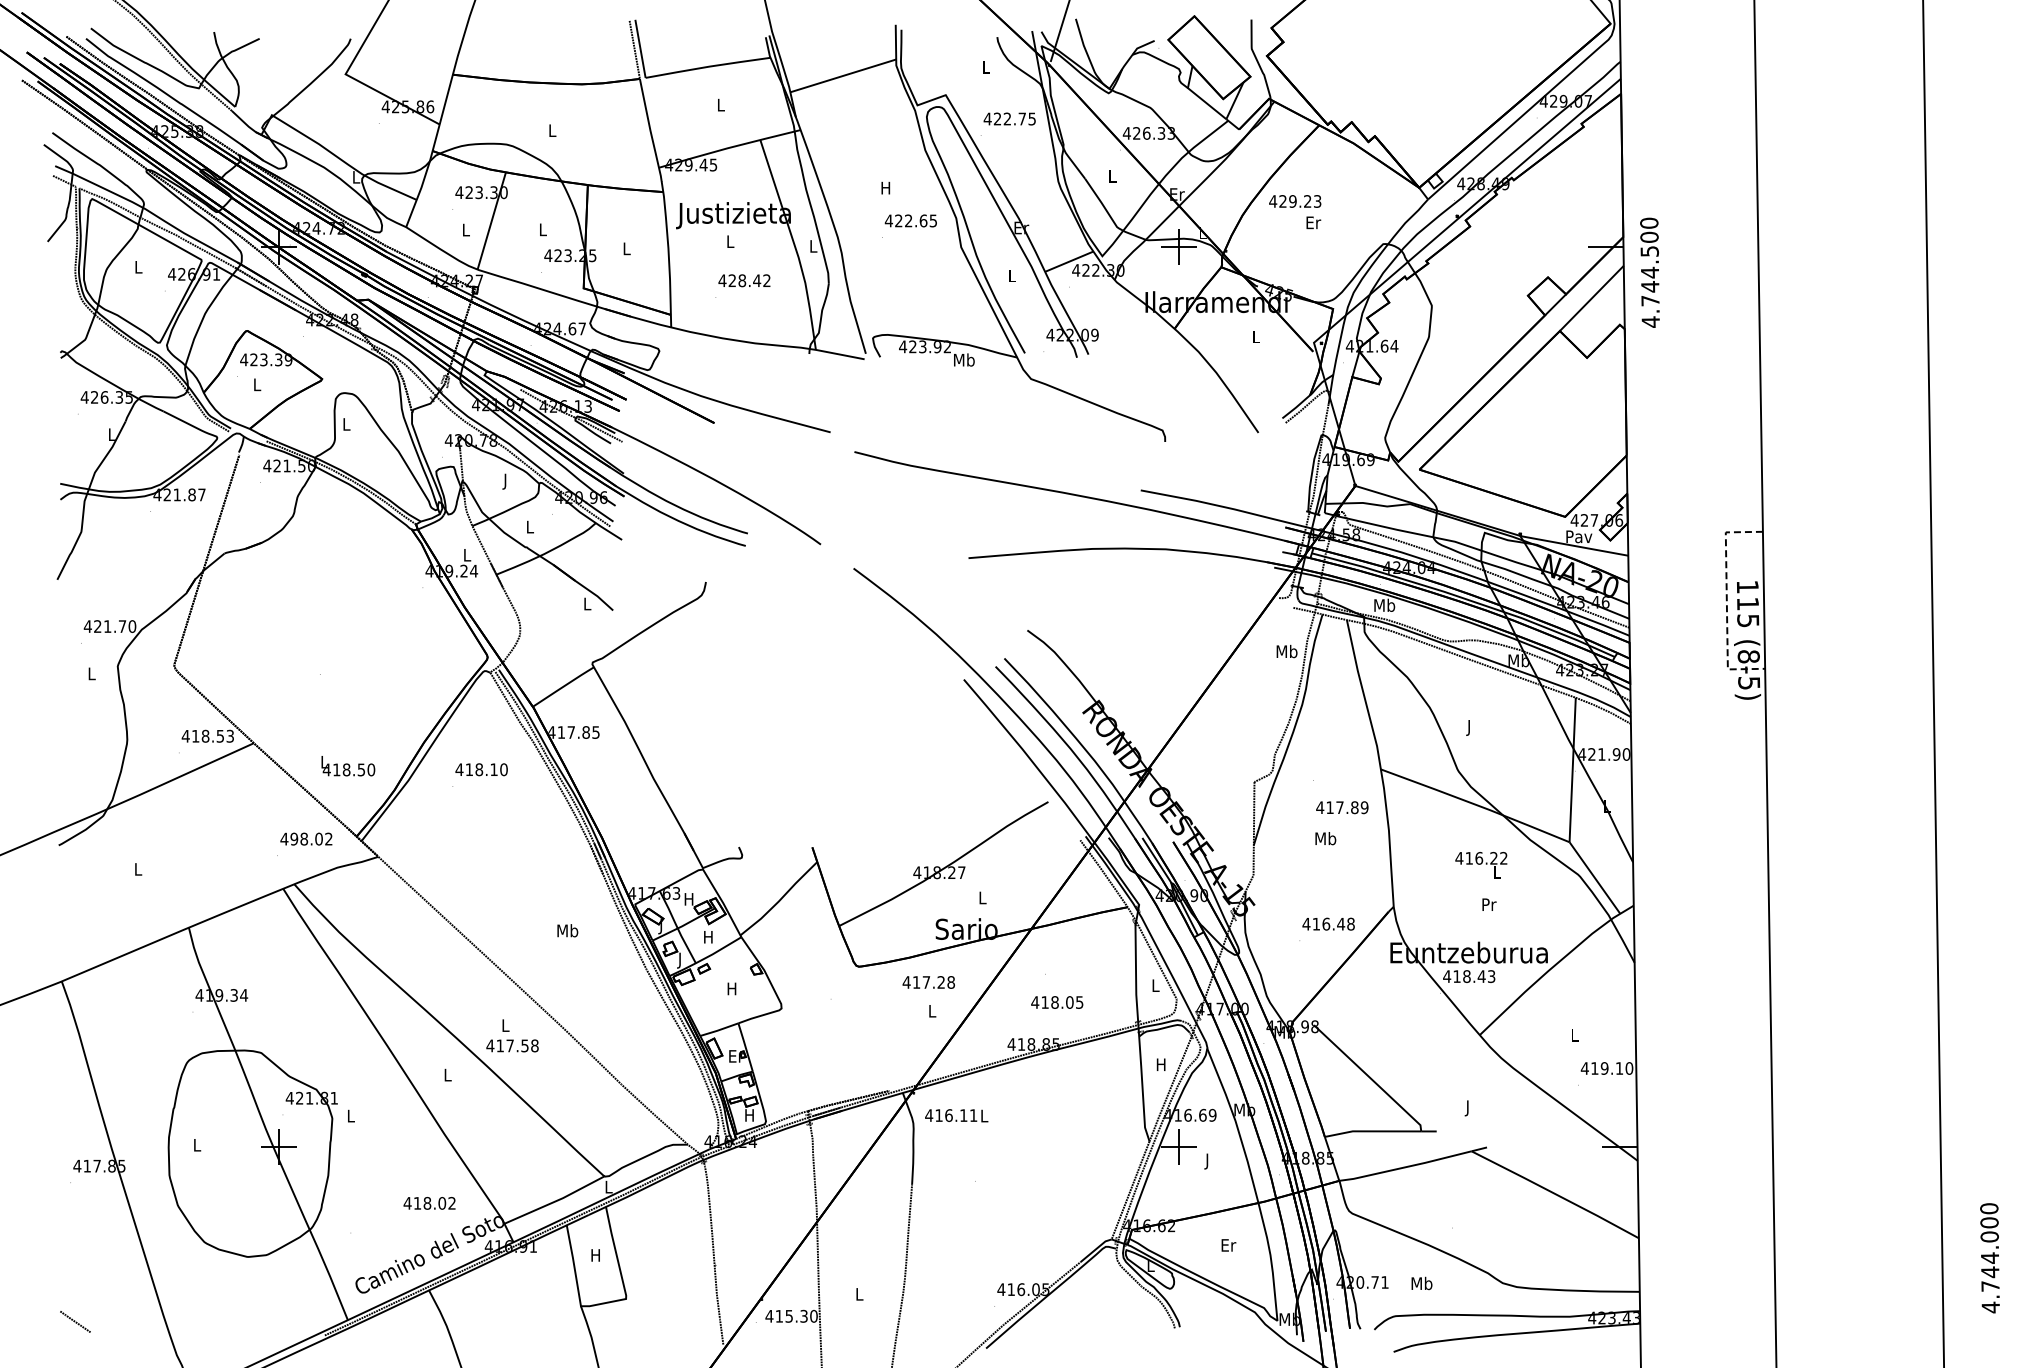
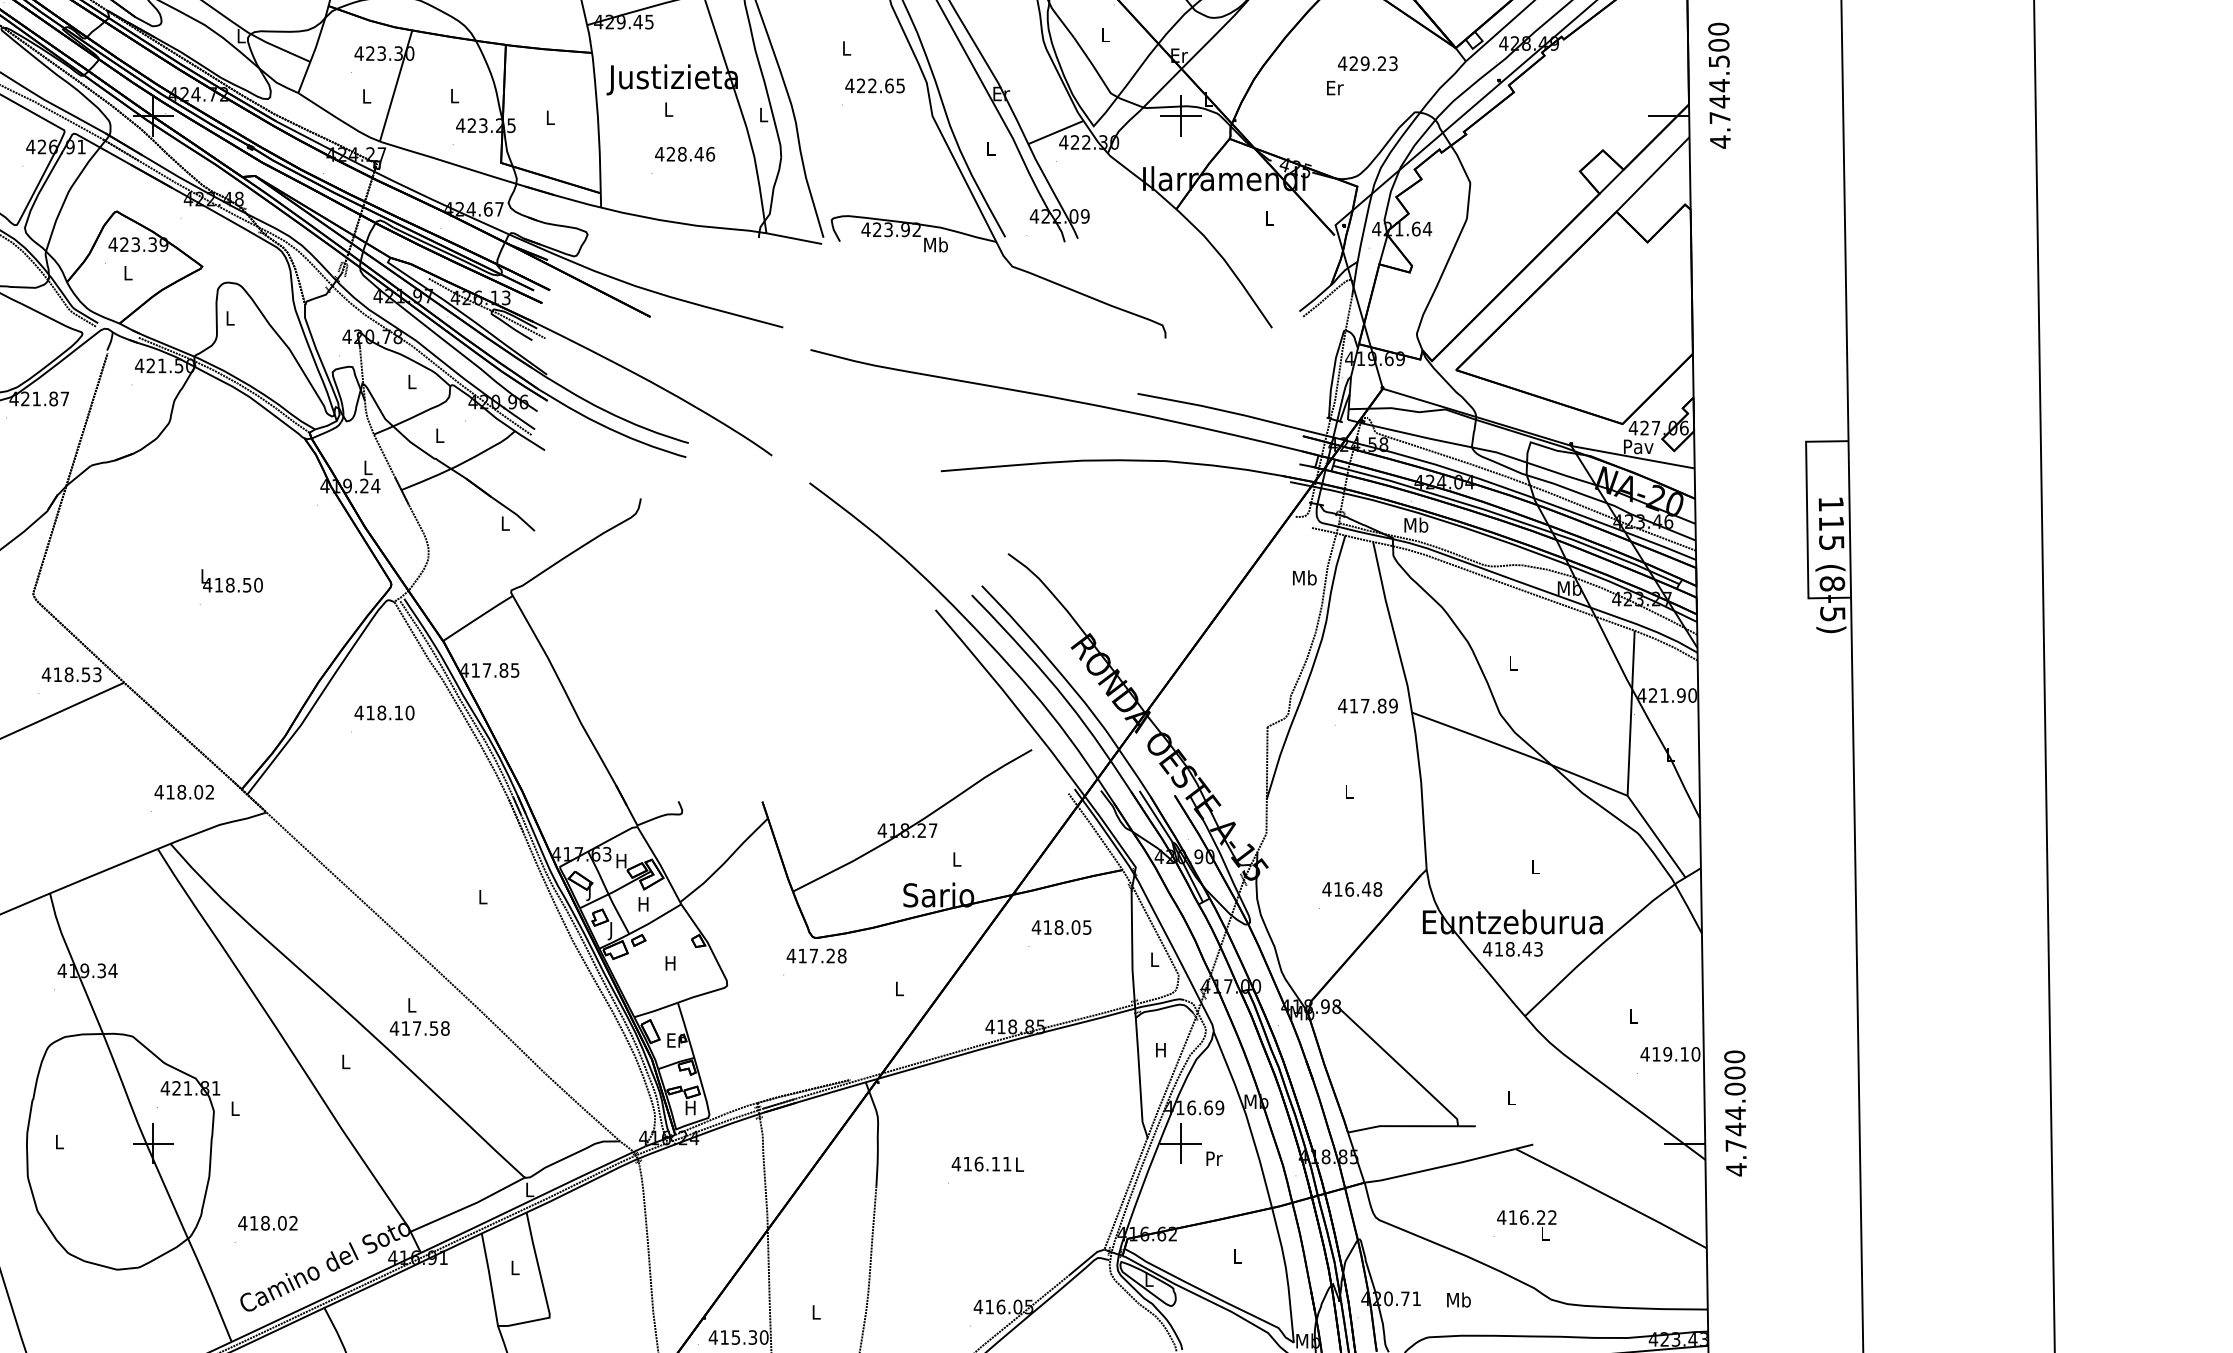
text: (885, 187) -> (845, 47), H -> L
text: (1295, 201) -> (1368, 63), moved
text: (1649, 272) -> (1718, 85), moved
text: (766, 280) -> (709, 153), 428.42 -> 428.46
text: (505, 481) -> (411, 383), J -> L
line: (1726, 600) -> (1806, 519), dashed -> solid
text: (1469, 727) -> (1513, 664), J -> L
text: (348, 766) -> (232, 581), moved
text: (1342, 807) -> (1368, 705), moved
text: (294, 838) -> (170, 791), 498.02 -> 418.02
text: (1325, 838) -> (1348, 791), Mb -> L
text: (1481, 865) -> (1526, 1225), moved
text: (1489, 904) -> (1536, 866), Pr -> L
text: (567, 930) -> (482, 896), Mb -> L
text: (928, 982) -> (816, 956), moved
text: (1057, 1002) -> (1061, 927), moved
text: (1467, 1108) -> (1510, 1100), J -> L
text: (956, 1115) -> (987, 1164), moved
text: (1208, 1161) -> (1215, 1160), J -> Pr
text: (429, 1203) -> (267, 1223), moved
text: (1228, 1245) -> (1237, 1256), Er -> L
text: (595, 1255) -> (514, 1268), H -> L
text: (1989, 1258) -> (1734, 1113), moved

